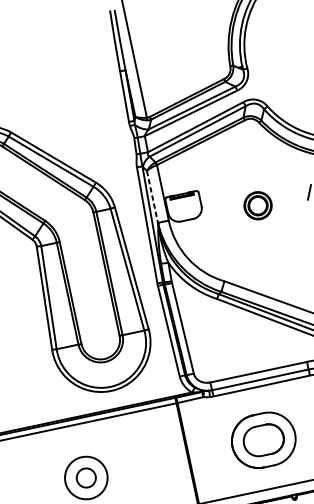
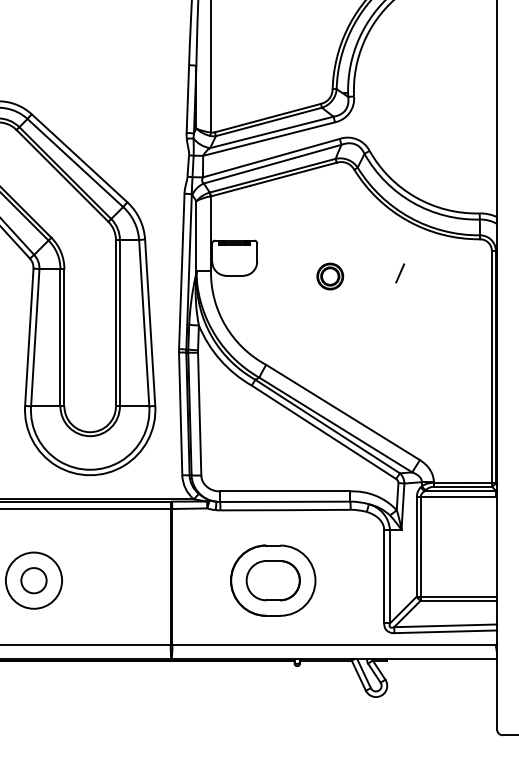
line: (152, 197) -> (196, 237), dashed -> solid
part: (258, 205) -> (330, 276), size x0.71

